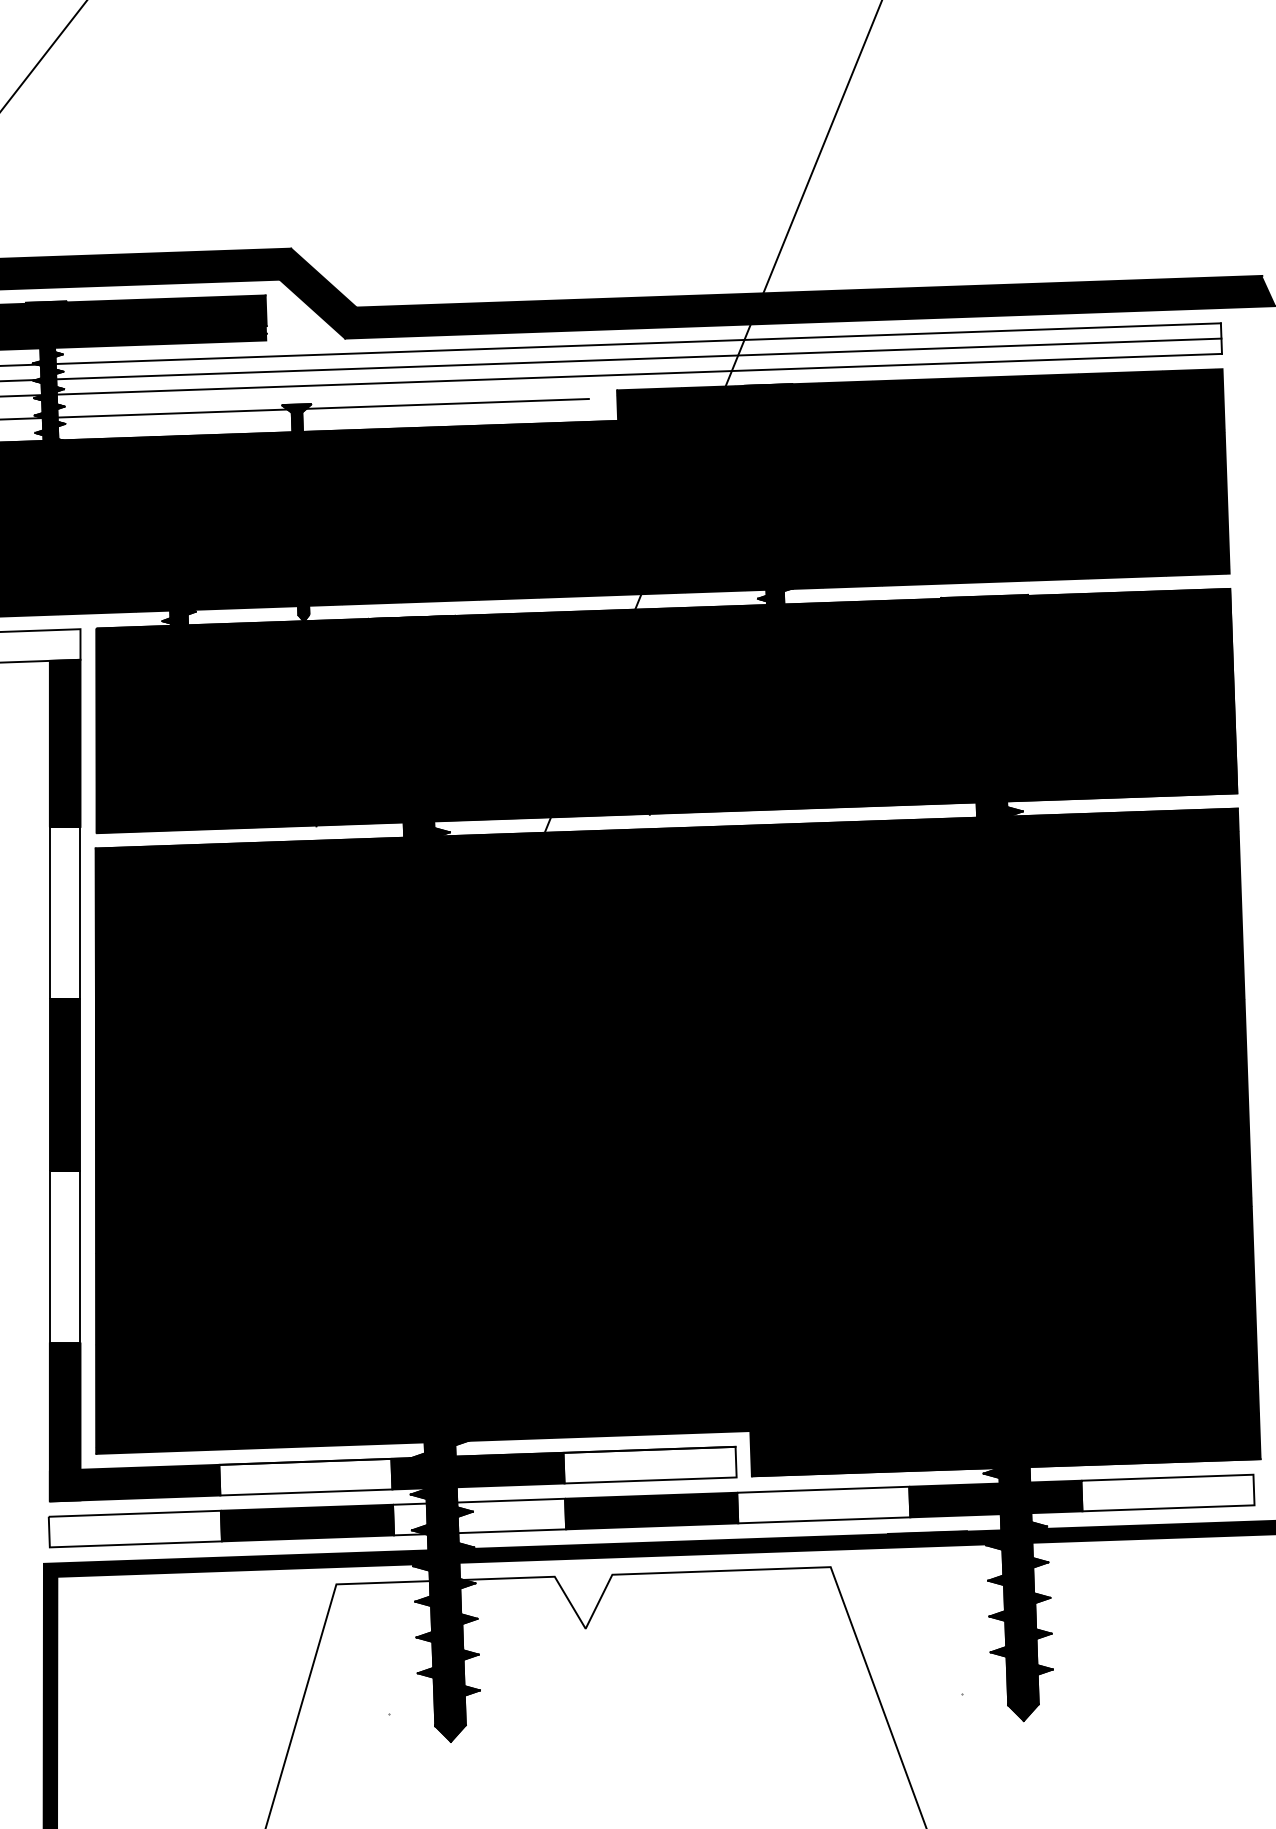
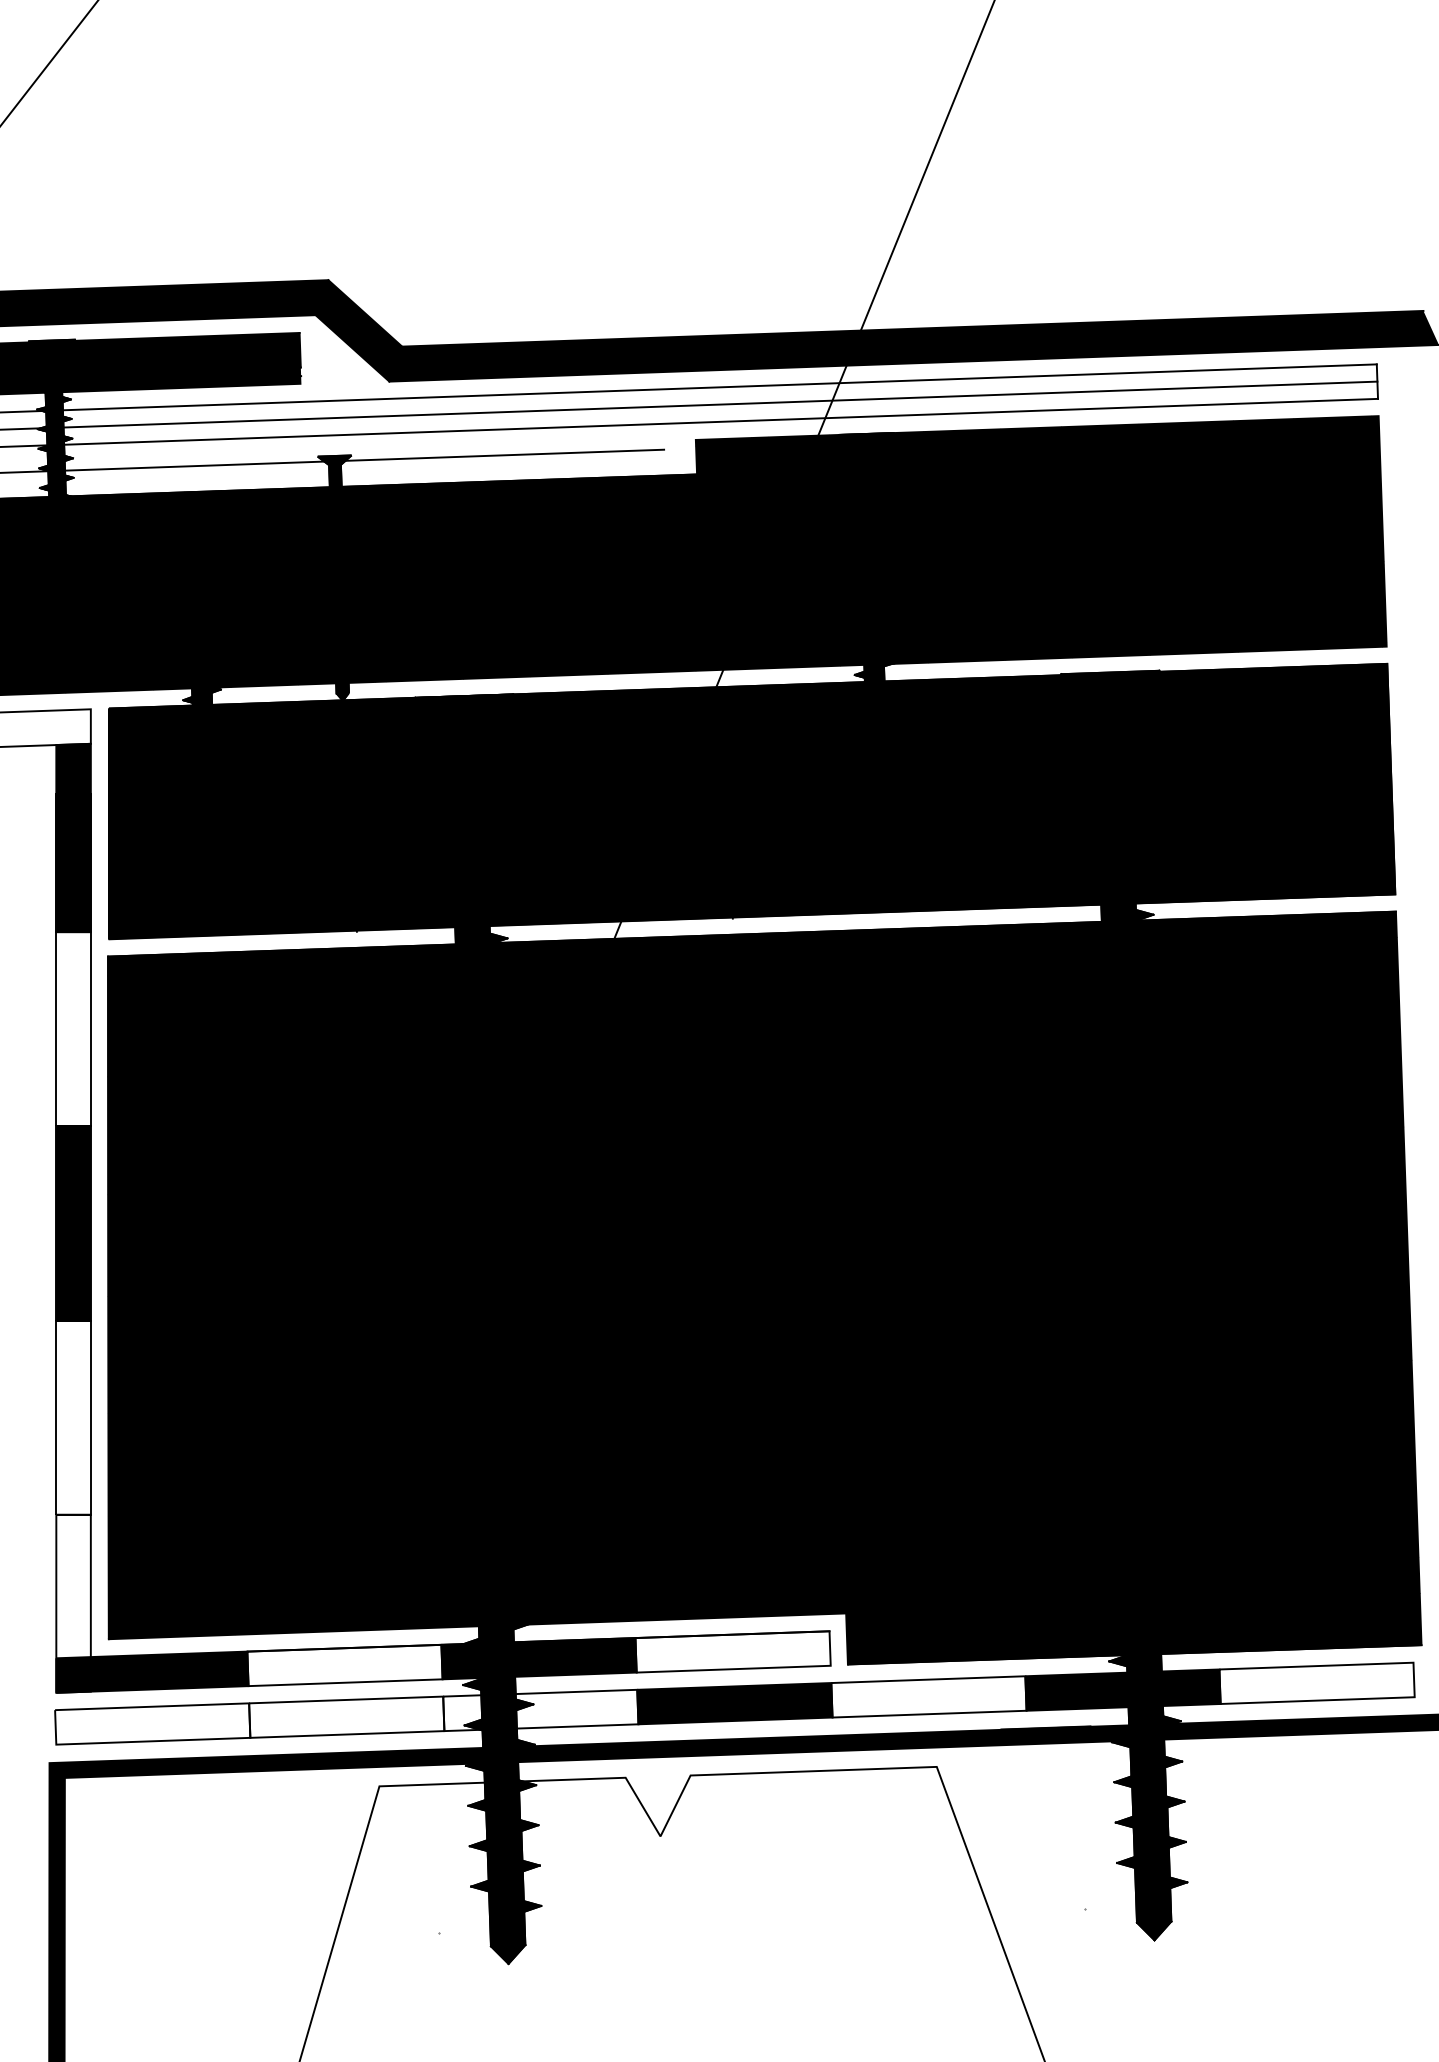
fill: (64, 1422) -> (72, 1603), removed
fill: (307, 1522) -> (346, 1716), removed

